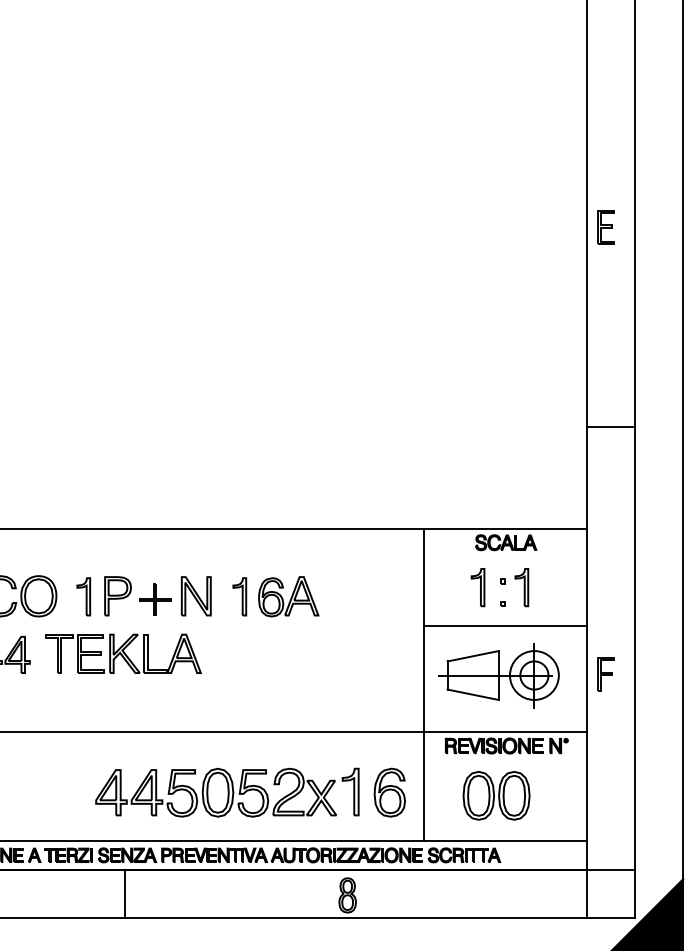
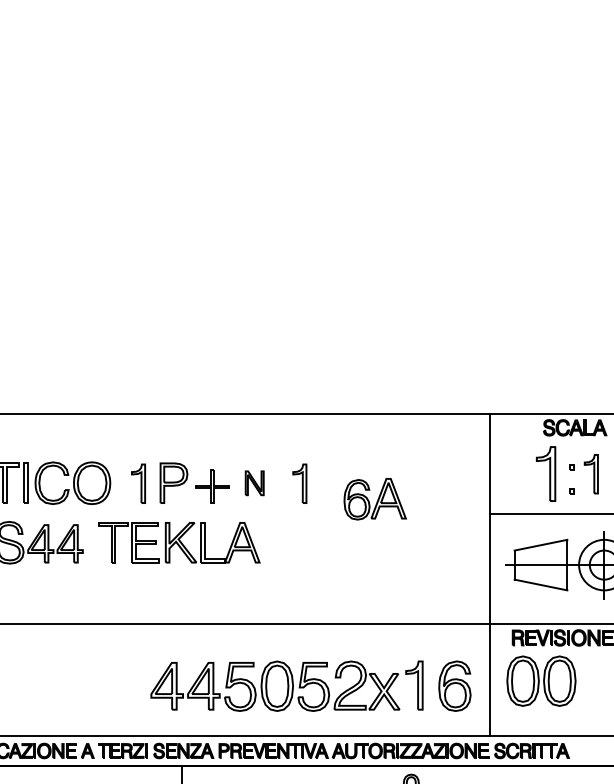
part: (477, 587) -> (545, 474), size x1.4
part: (195, 596) -> (254, 483), size x0.6
part: (288, 596) -> (374, 498), moved
part: (496, 795) -> (541, 680), moved

